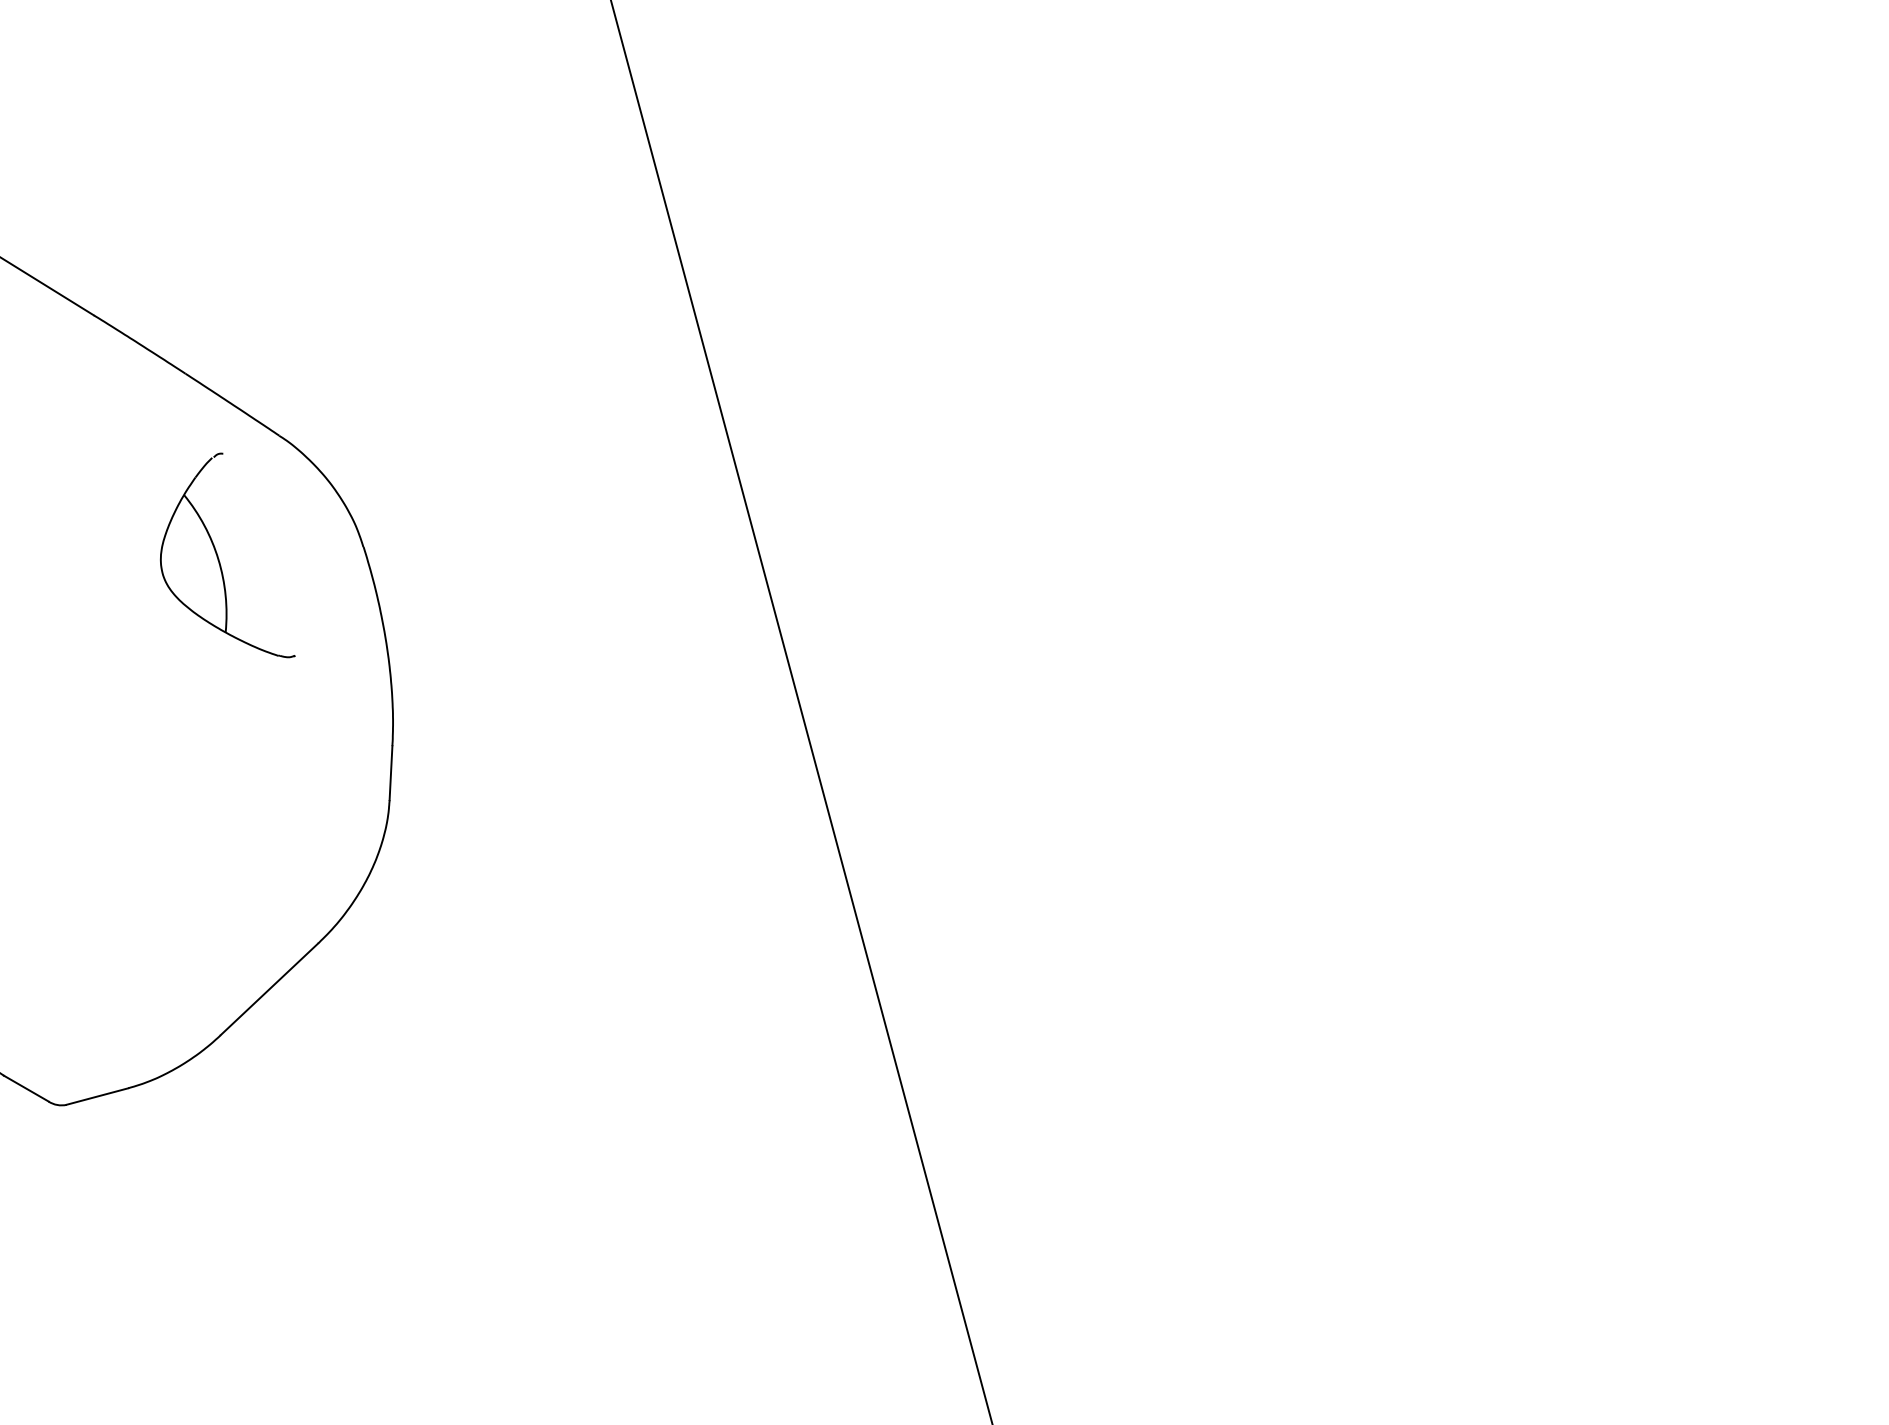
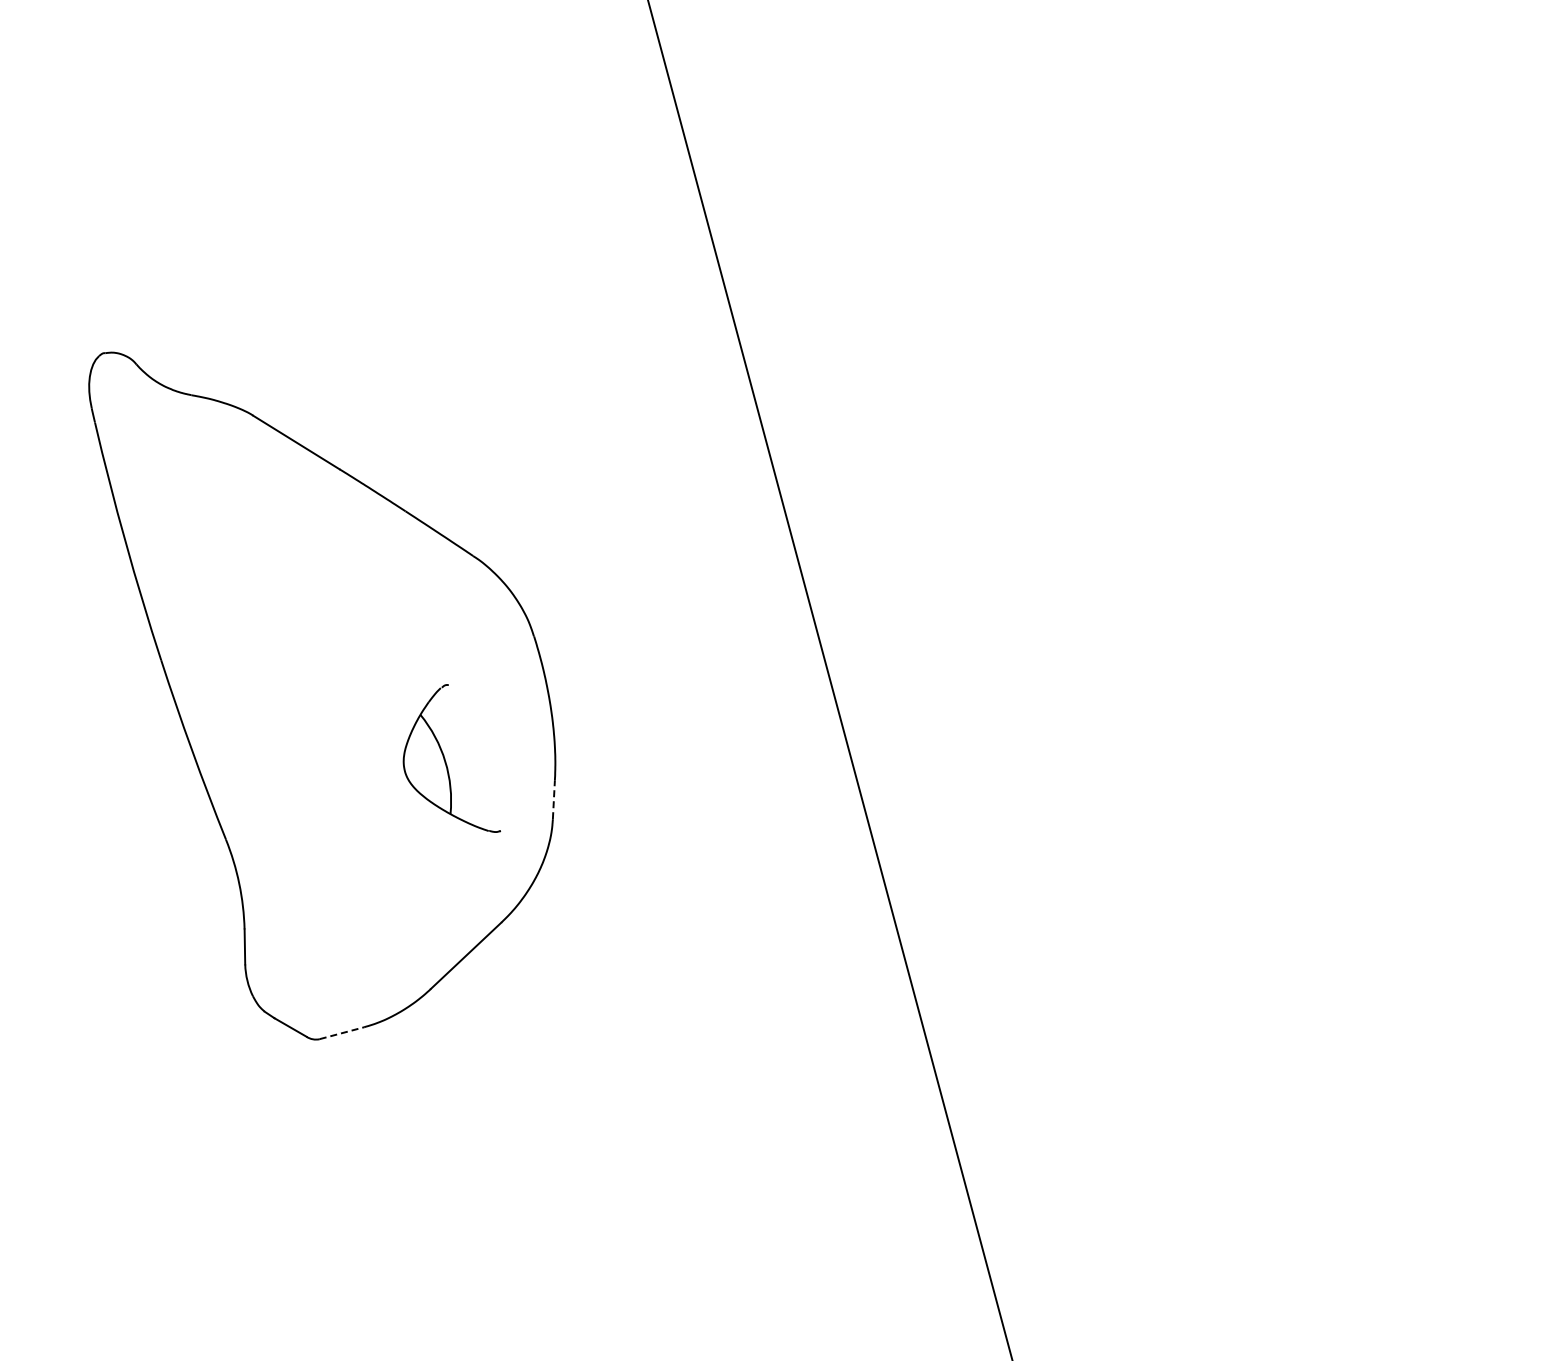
part: (227, 555) -> (451, 758), moved
line: (390, 772) -> (553, 799), solid -> dashed
line: (96, 1096) -> (341, 1033), solid -> dashed

